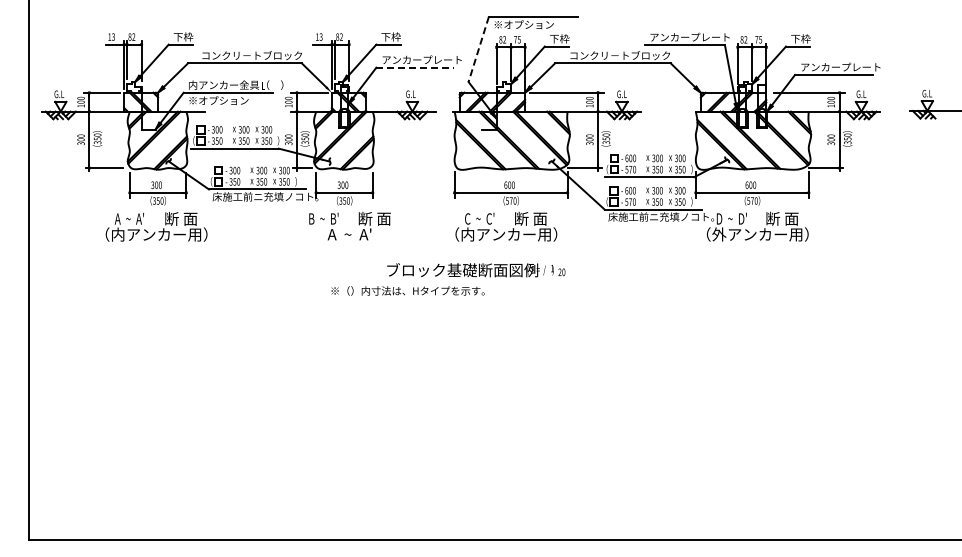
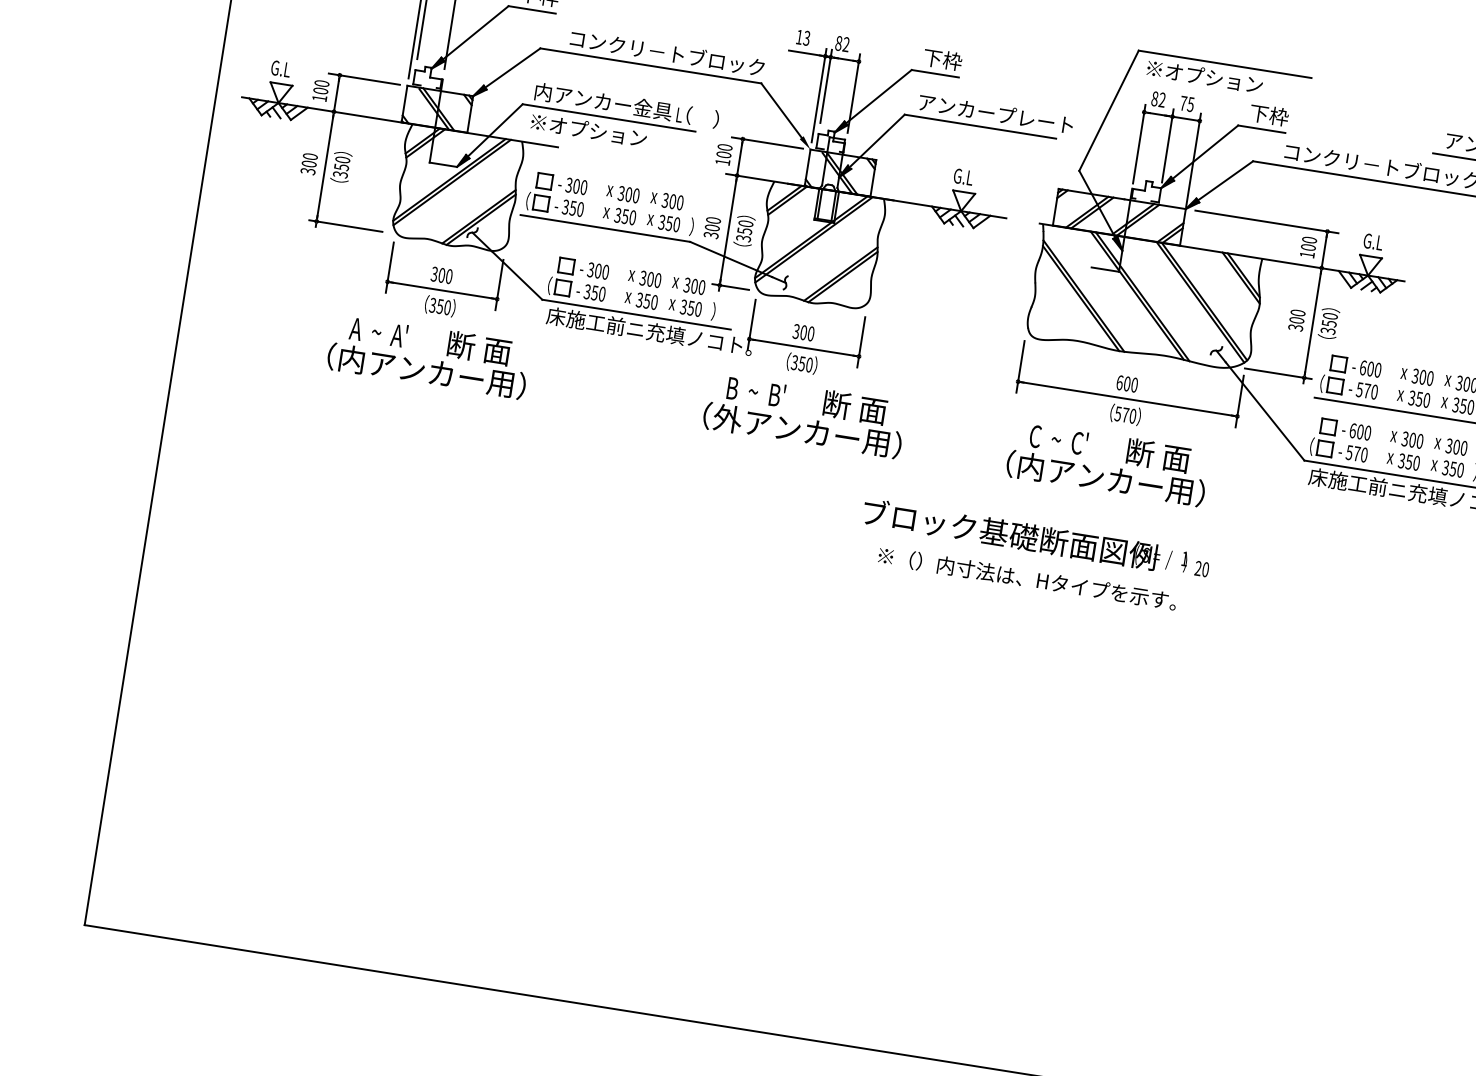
line: (478, 49) -> (1108, 110), dashed -> solid
line: (415, 67) -> (980, 126), dashed -> solid
text: (349, 234) -> (801, 430), A  ~  A' -> （外アンカー用）
text: (407, 290) -> (1026, 577), moved

